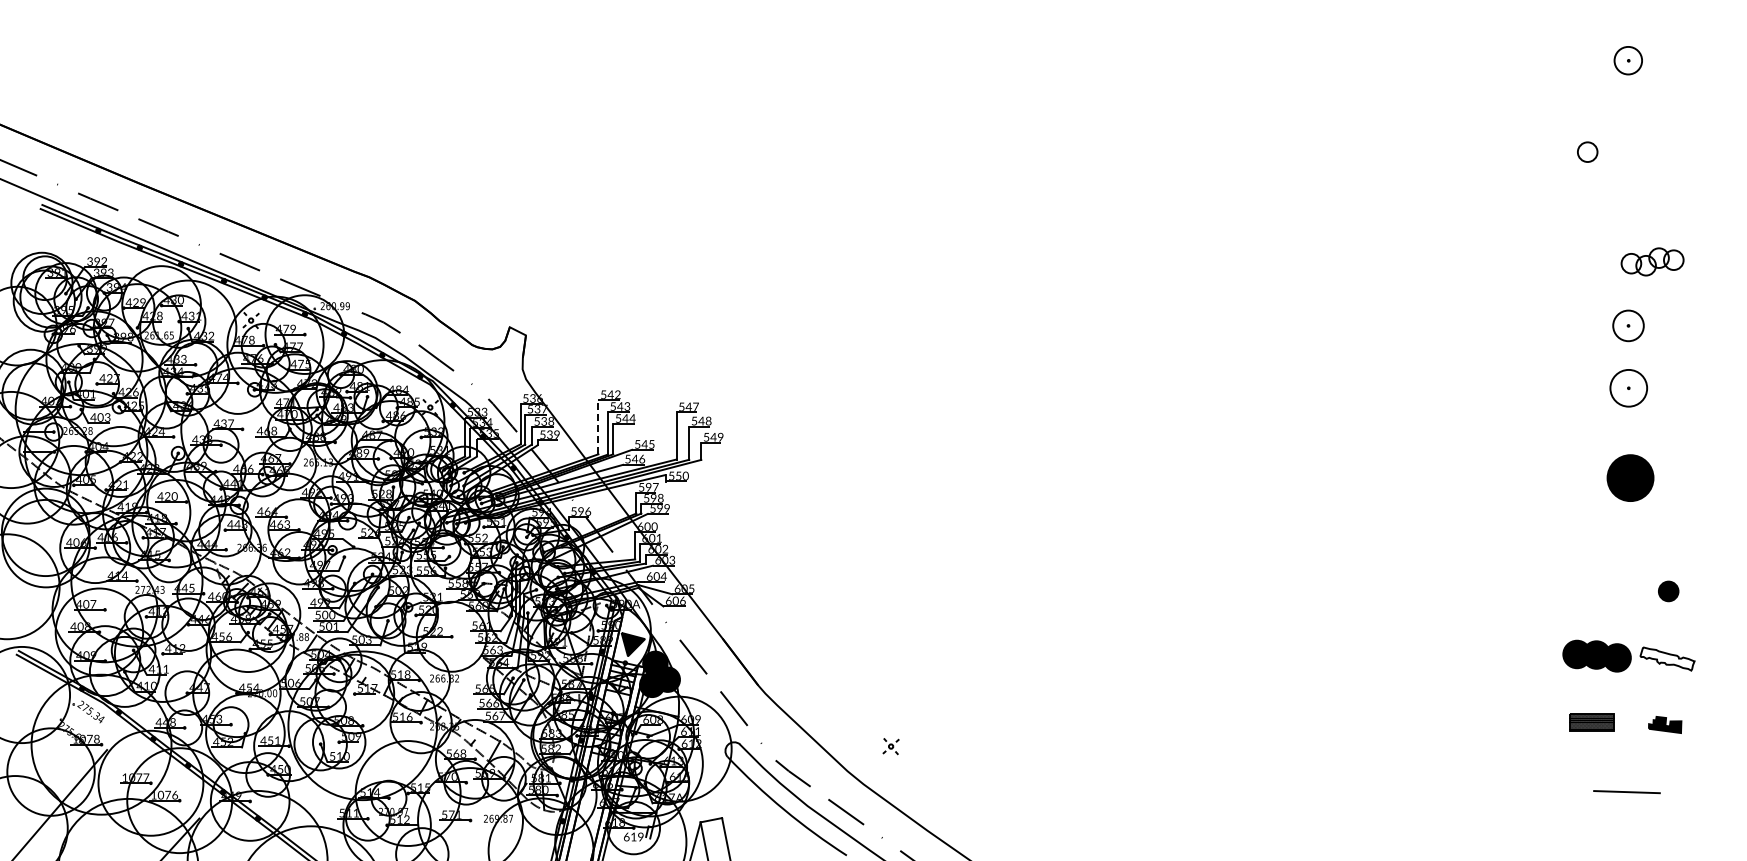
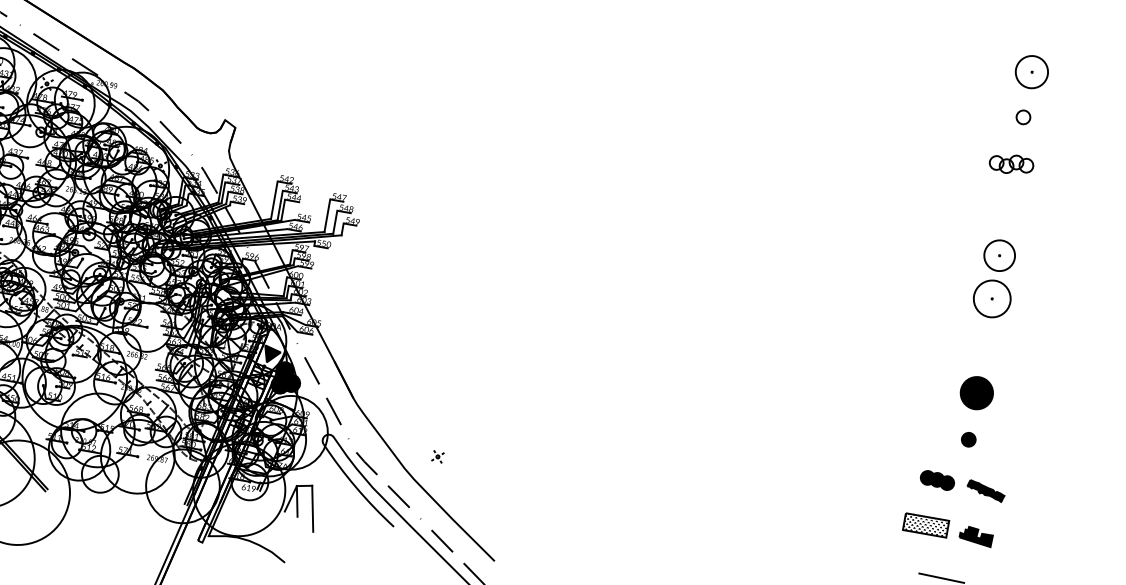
circle: (1628, 60) -> (1032, 72), size x1.67
circle: (1587, 151) -> (1023, 116), moved
part: (1652, 261) -> (1011, 164), moved
circle: (1628, 325) -> (999, 255), size x1.43
circle: (1628, 388) -> (992, 299), size x1.43
line: (598, 426) -> (274, 199), dashed -> solid
part: (1630, 477) -> (976, 392), moved
part: (1668, 591) -> (968, 439), moved
part: (1596, 656) -> (937, 480), size x0.71
fill: (1667, 658) -> (986, 490), added
part: (1591, 721) -> (925, 525), size x1.43
part: (1665, 724) -> (976, 536), size x1.43

